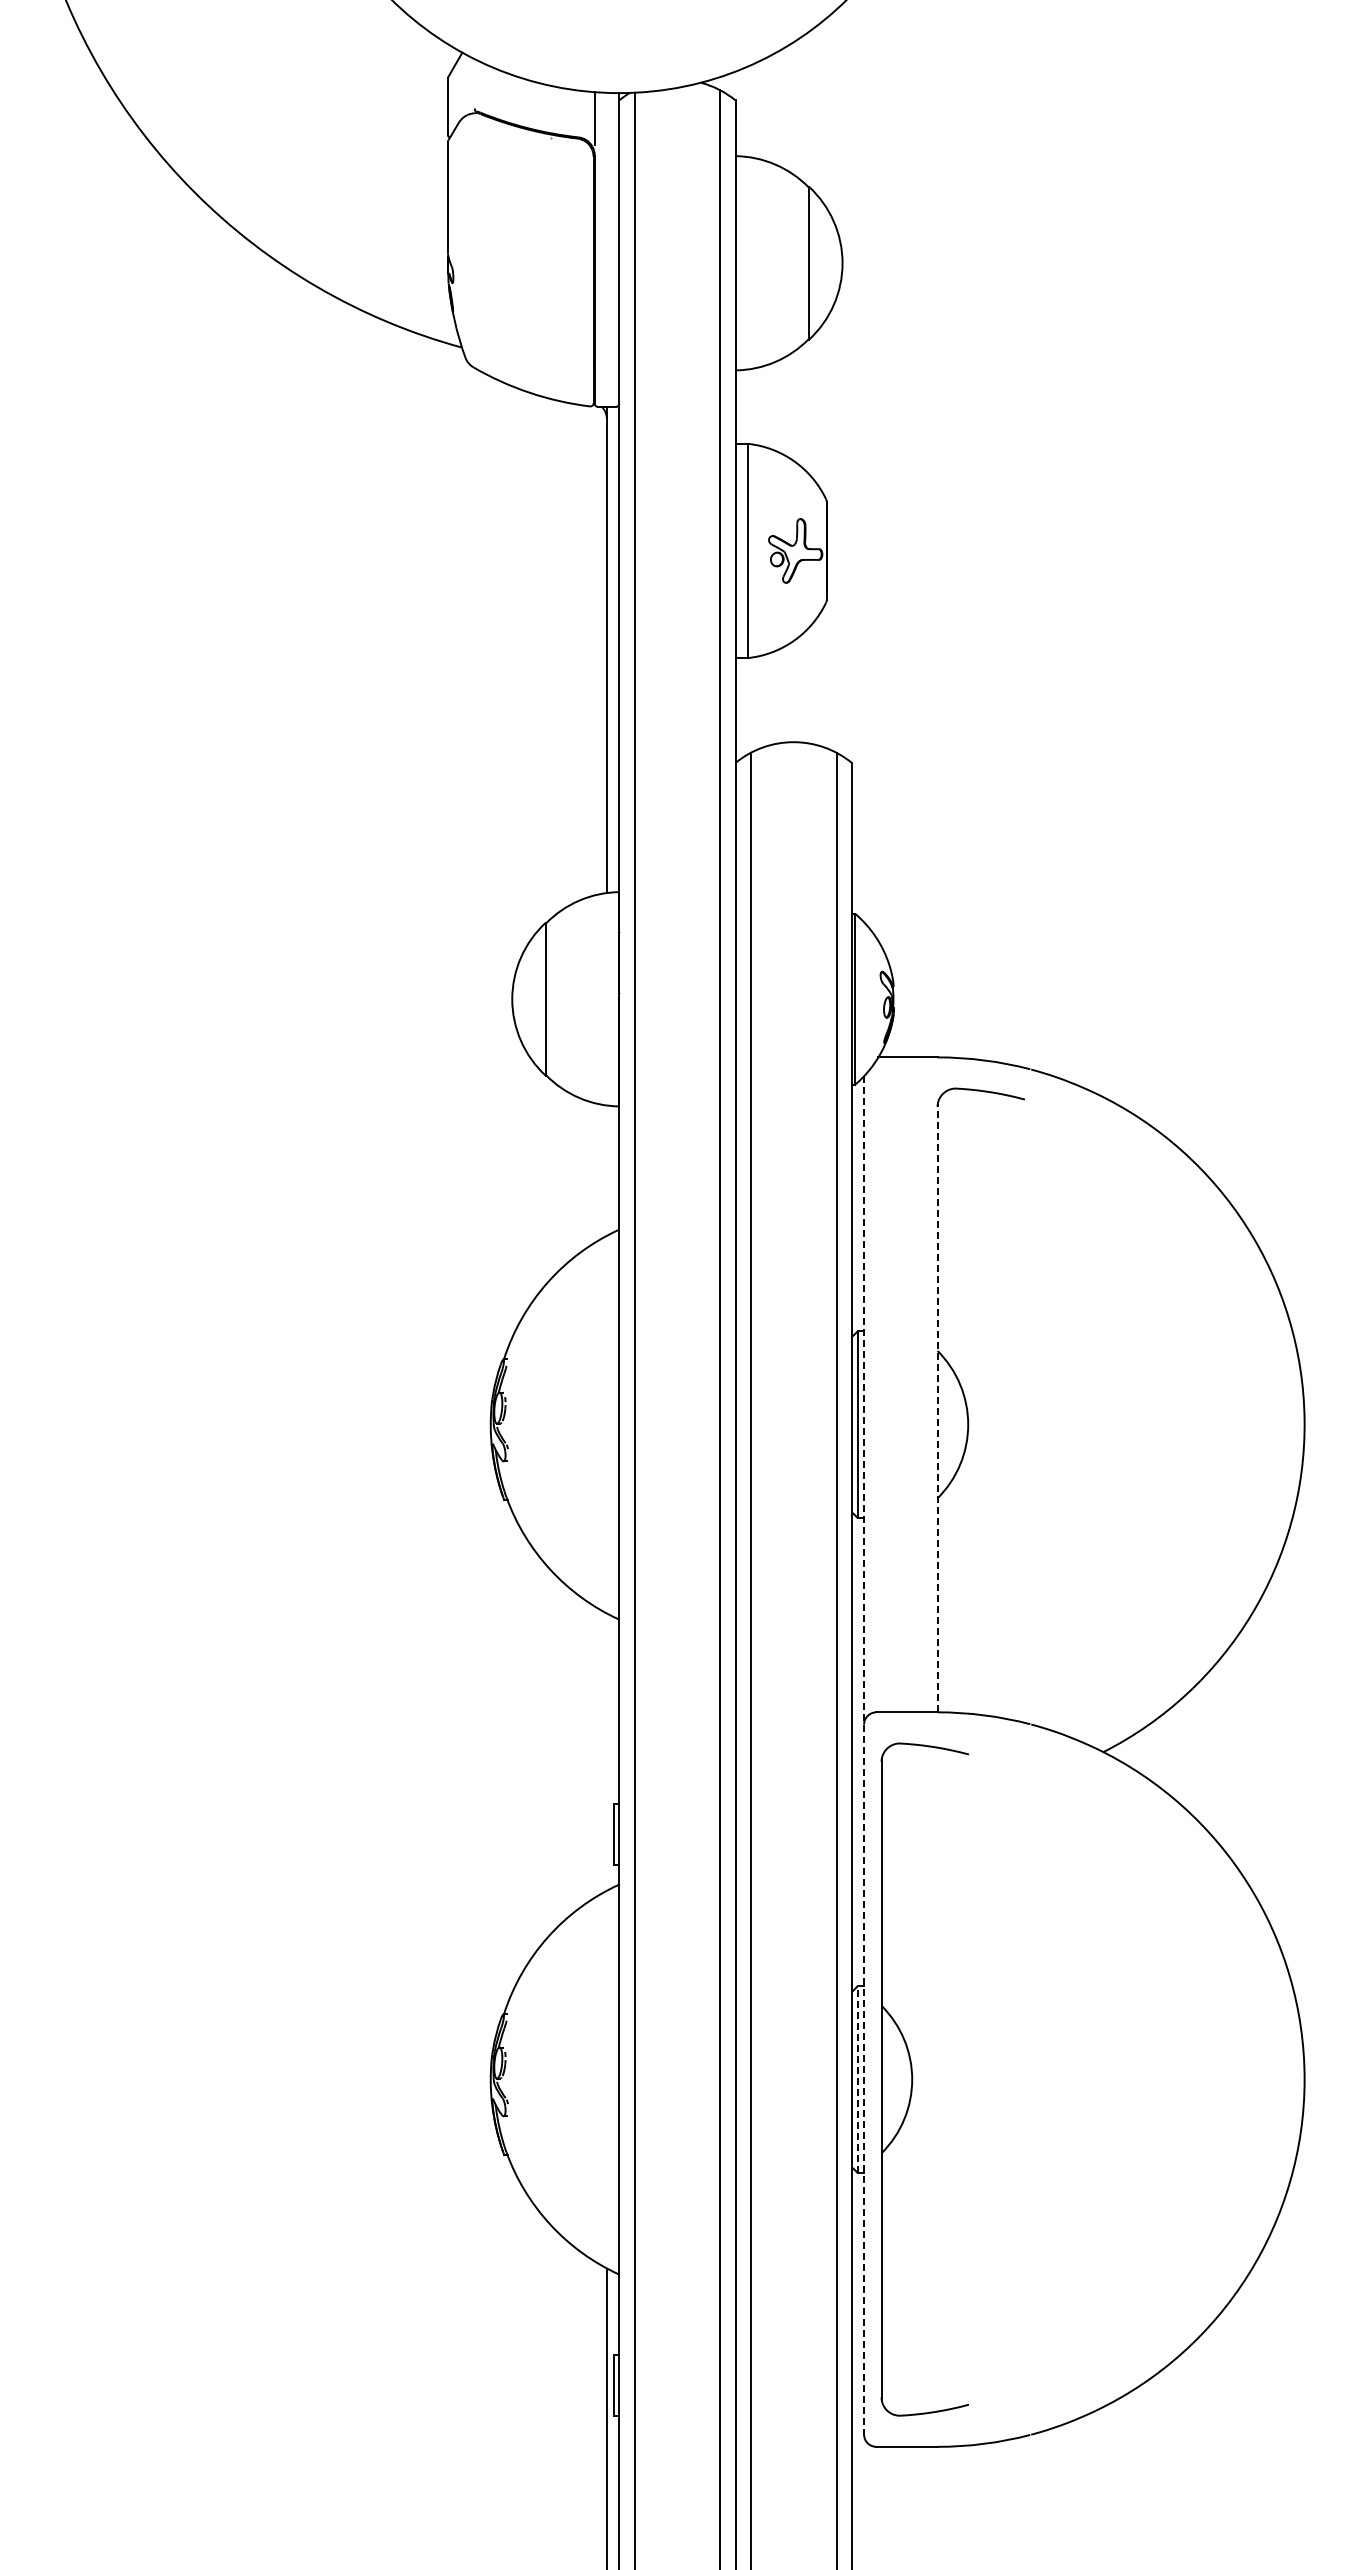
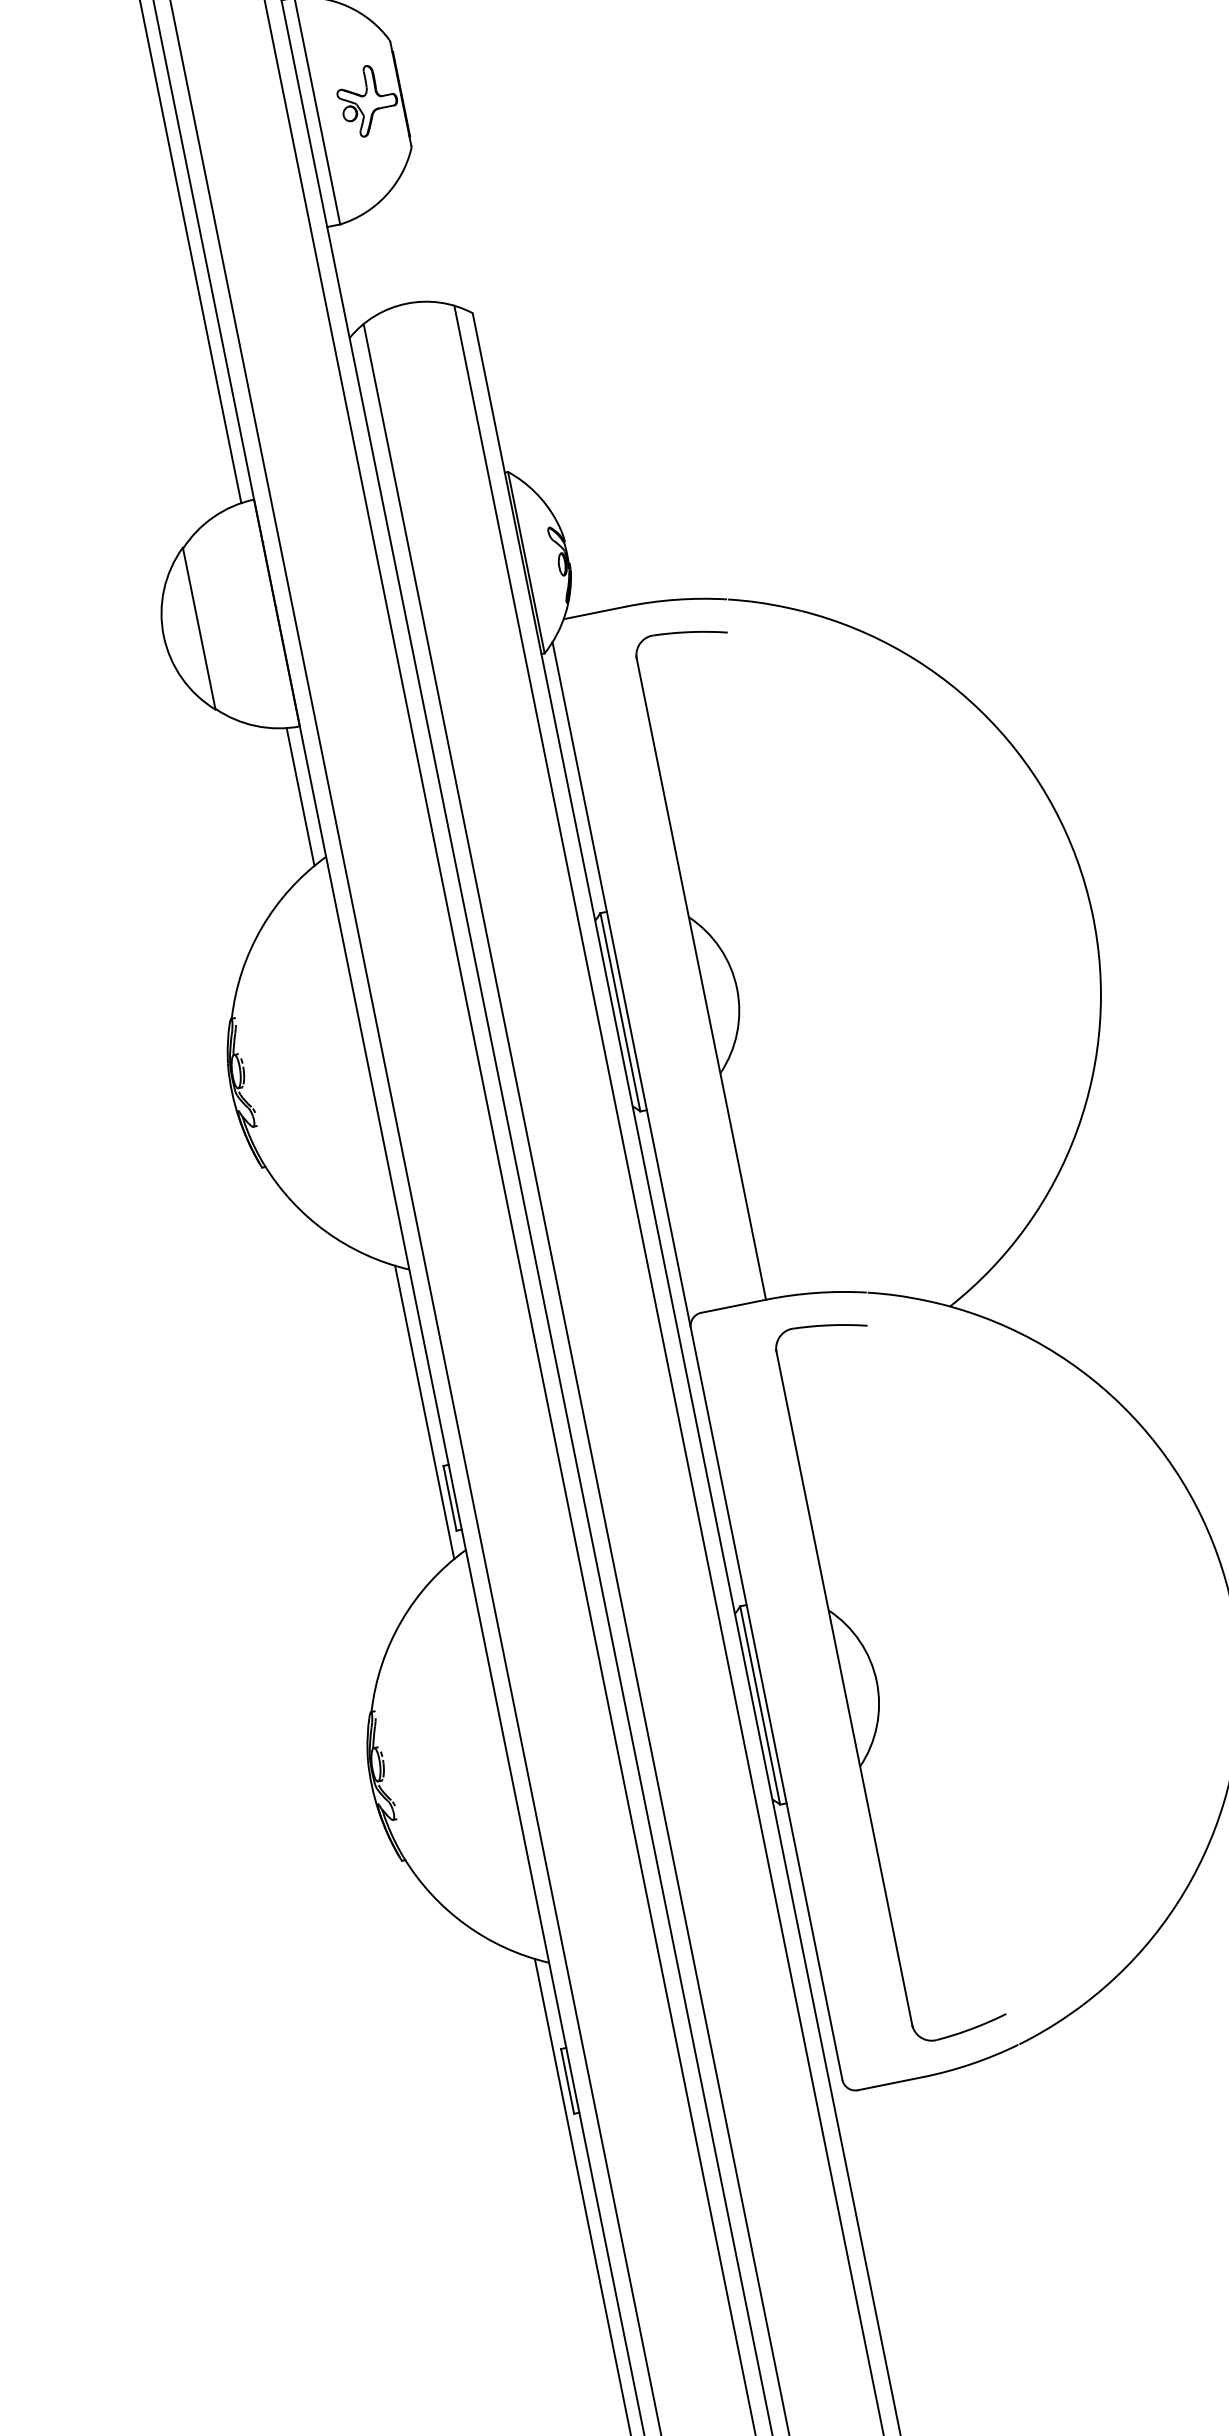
line: (607, 1170) -> (301, 796), added
line: (937, 1408) -> (701, 978), dashed -> solid
line: (607, 1751) -> (425, 1411), added
line: (864, 1755) -> (697, 1361), dashed -> solid
line: (857, 2079) -> (759, 1705), dashed -> solid
part: (913, 2079) -> (878, 1681), moved

